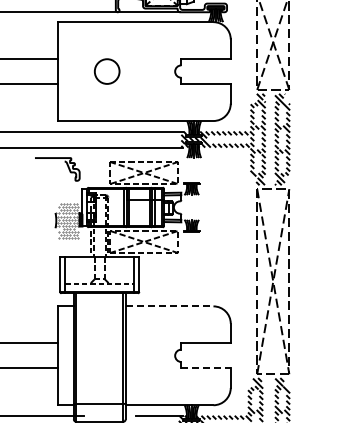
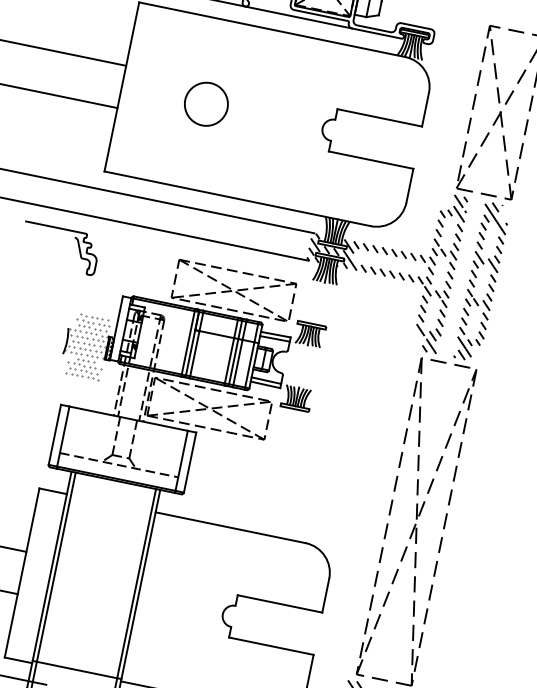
curve: (64, 162) -> (74, 239), moved
line: (169, 306) -> (230, 527), dashed -> solid
line: (206, 368) -> (272, 646), dashed -> solid

